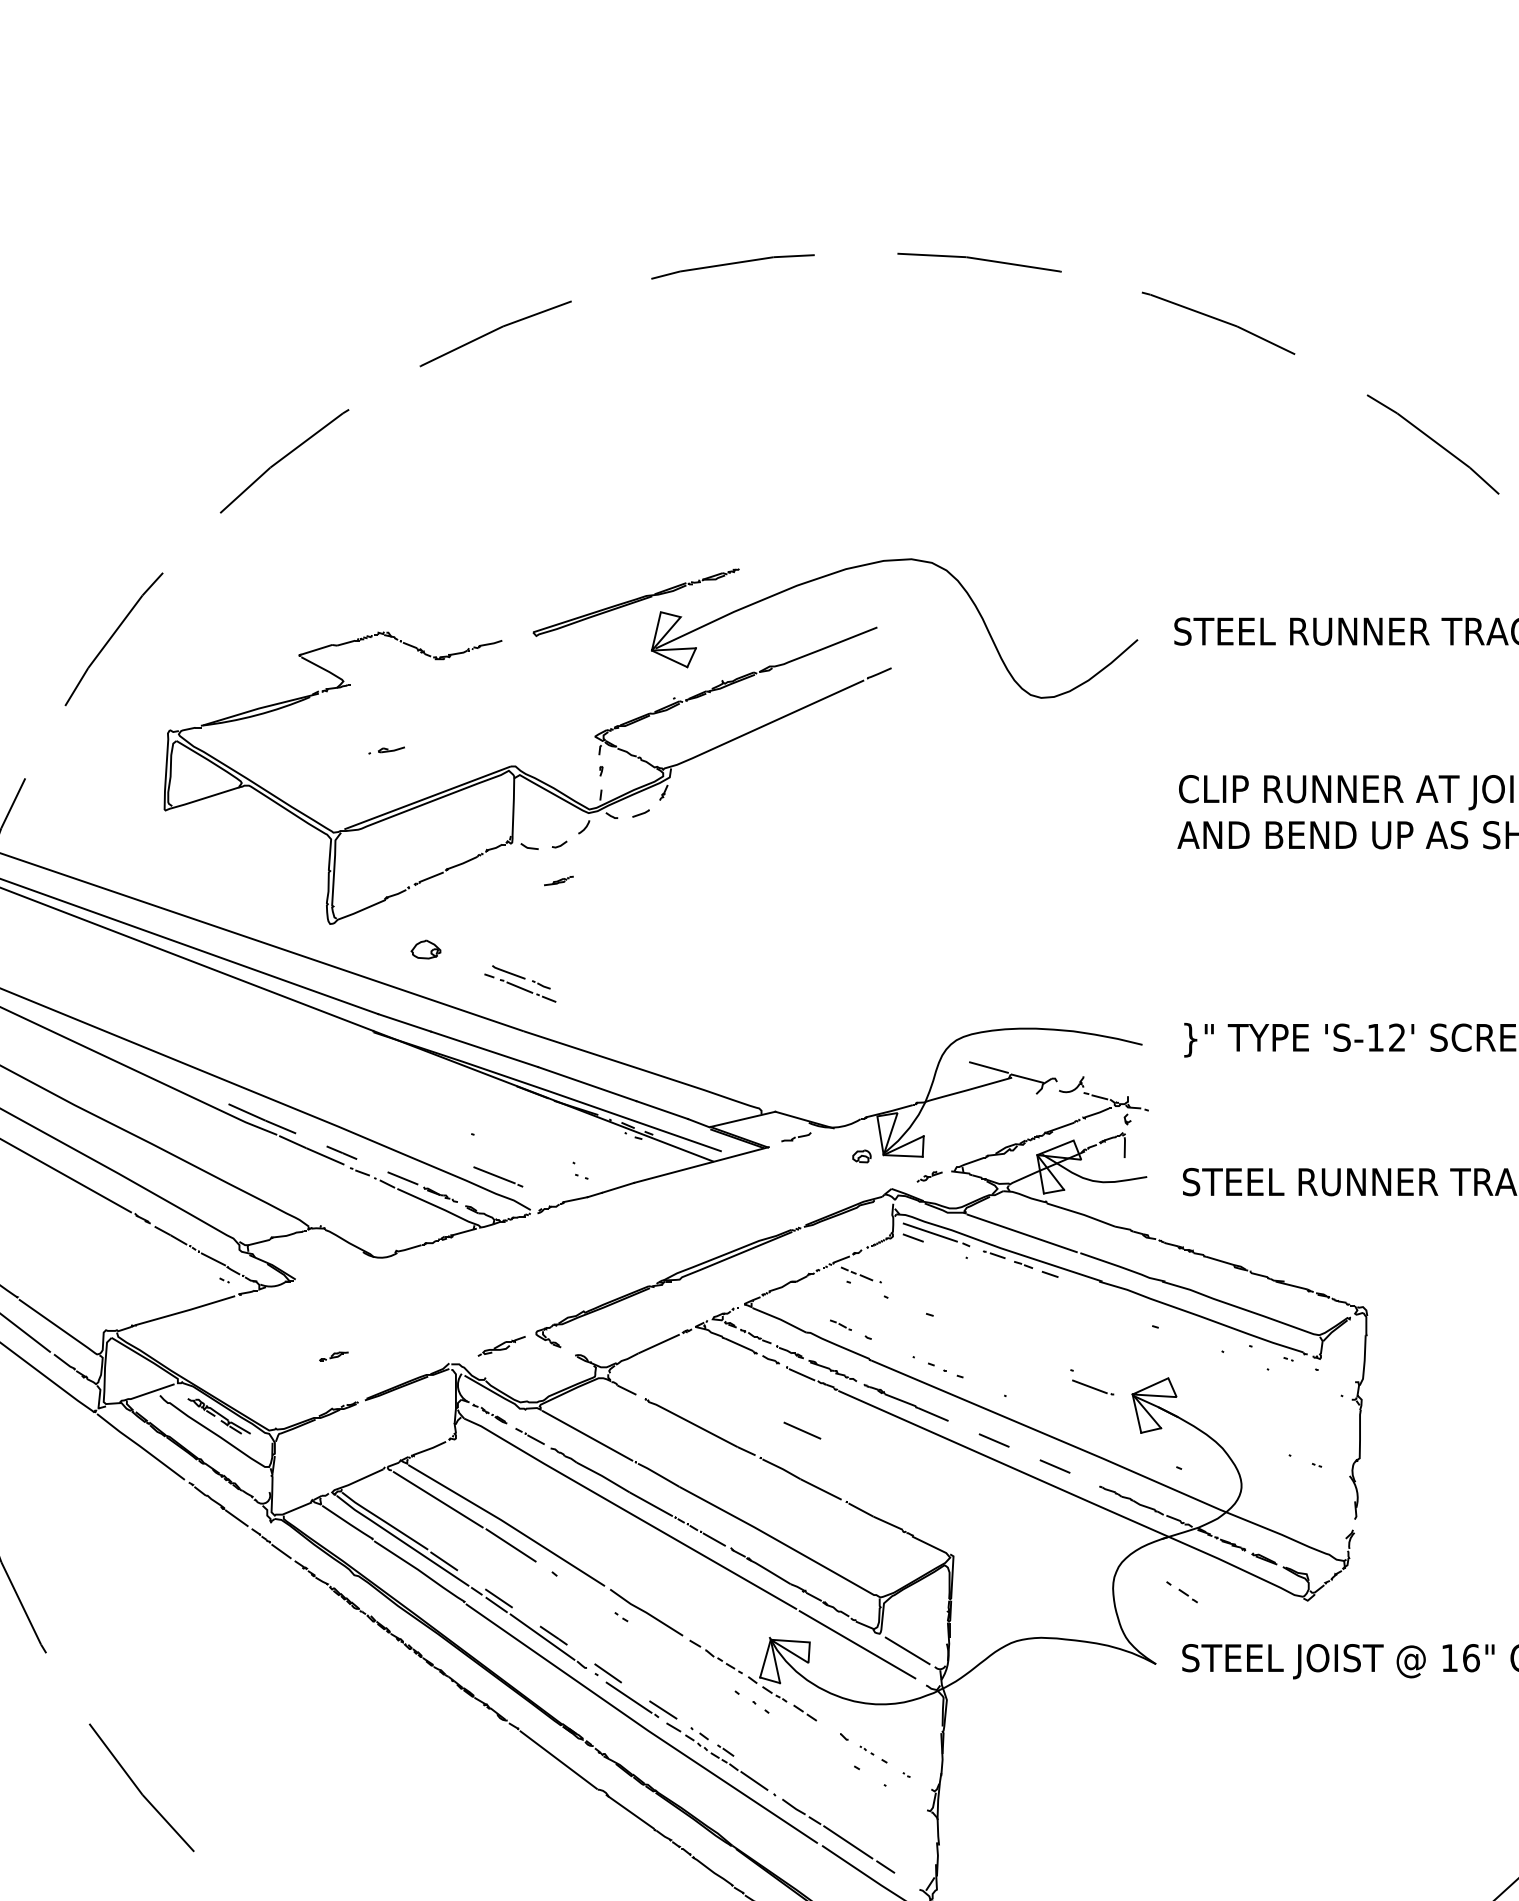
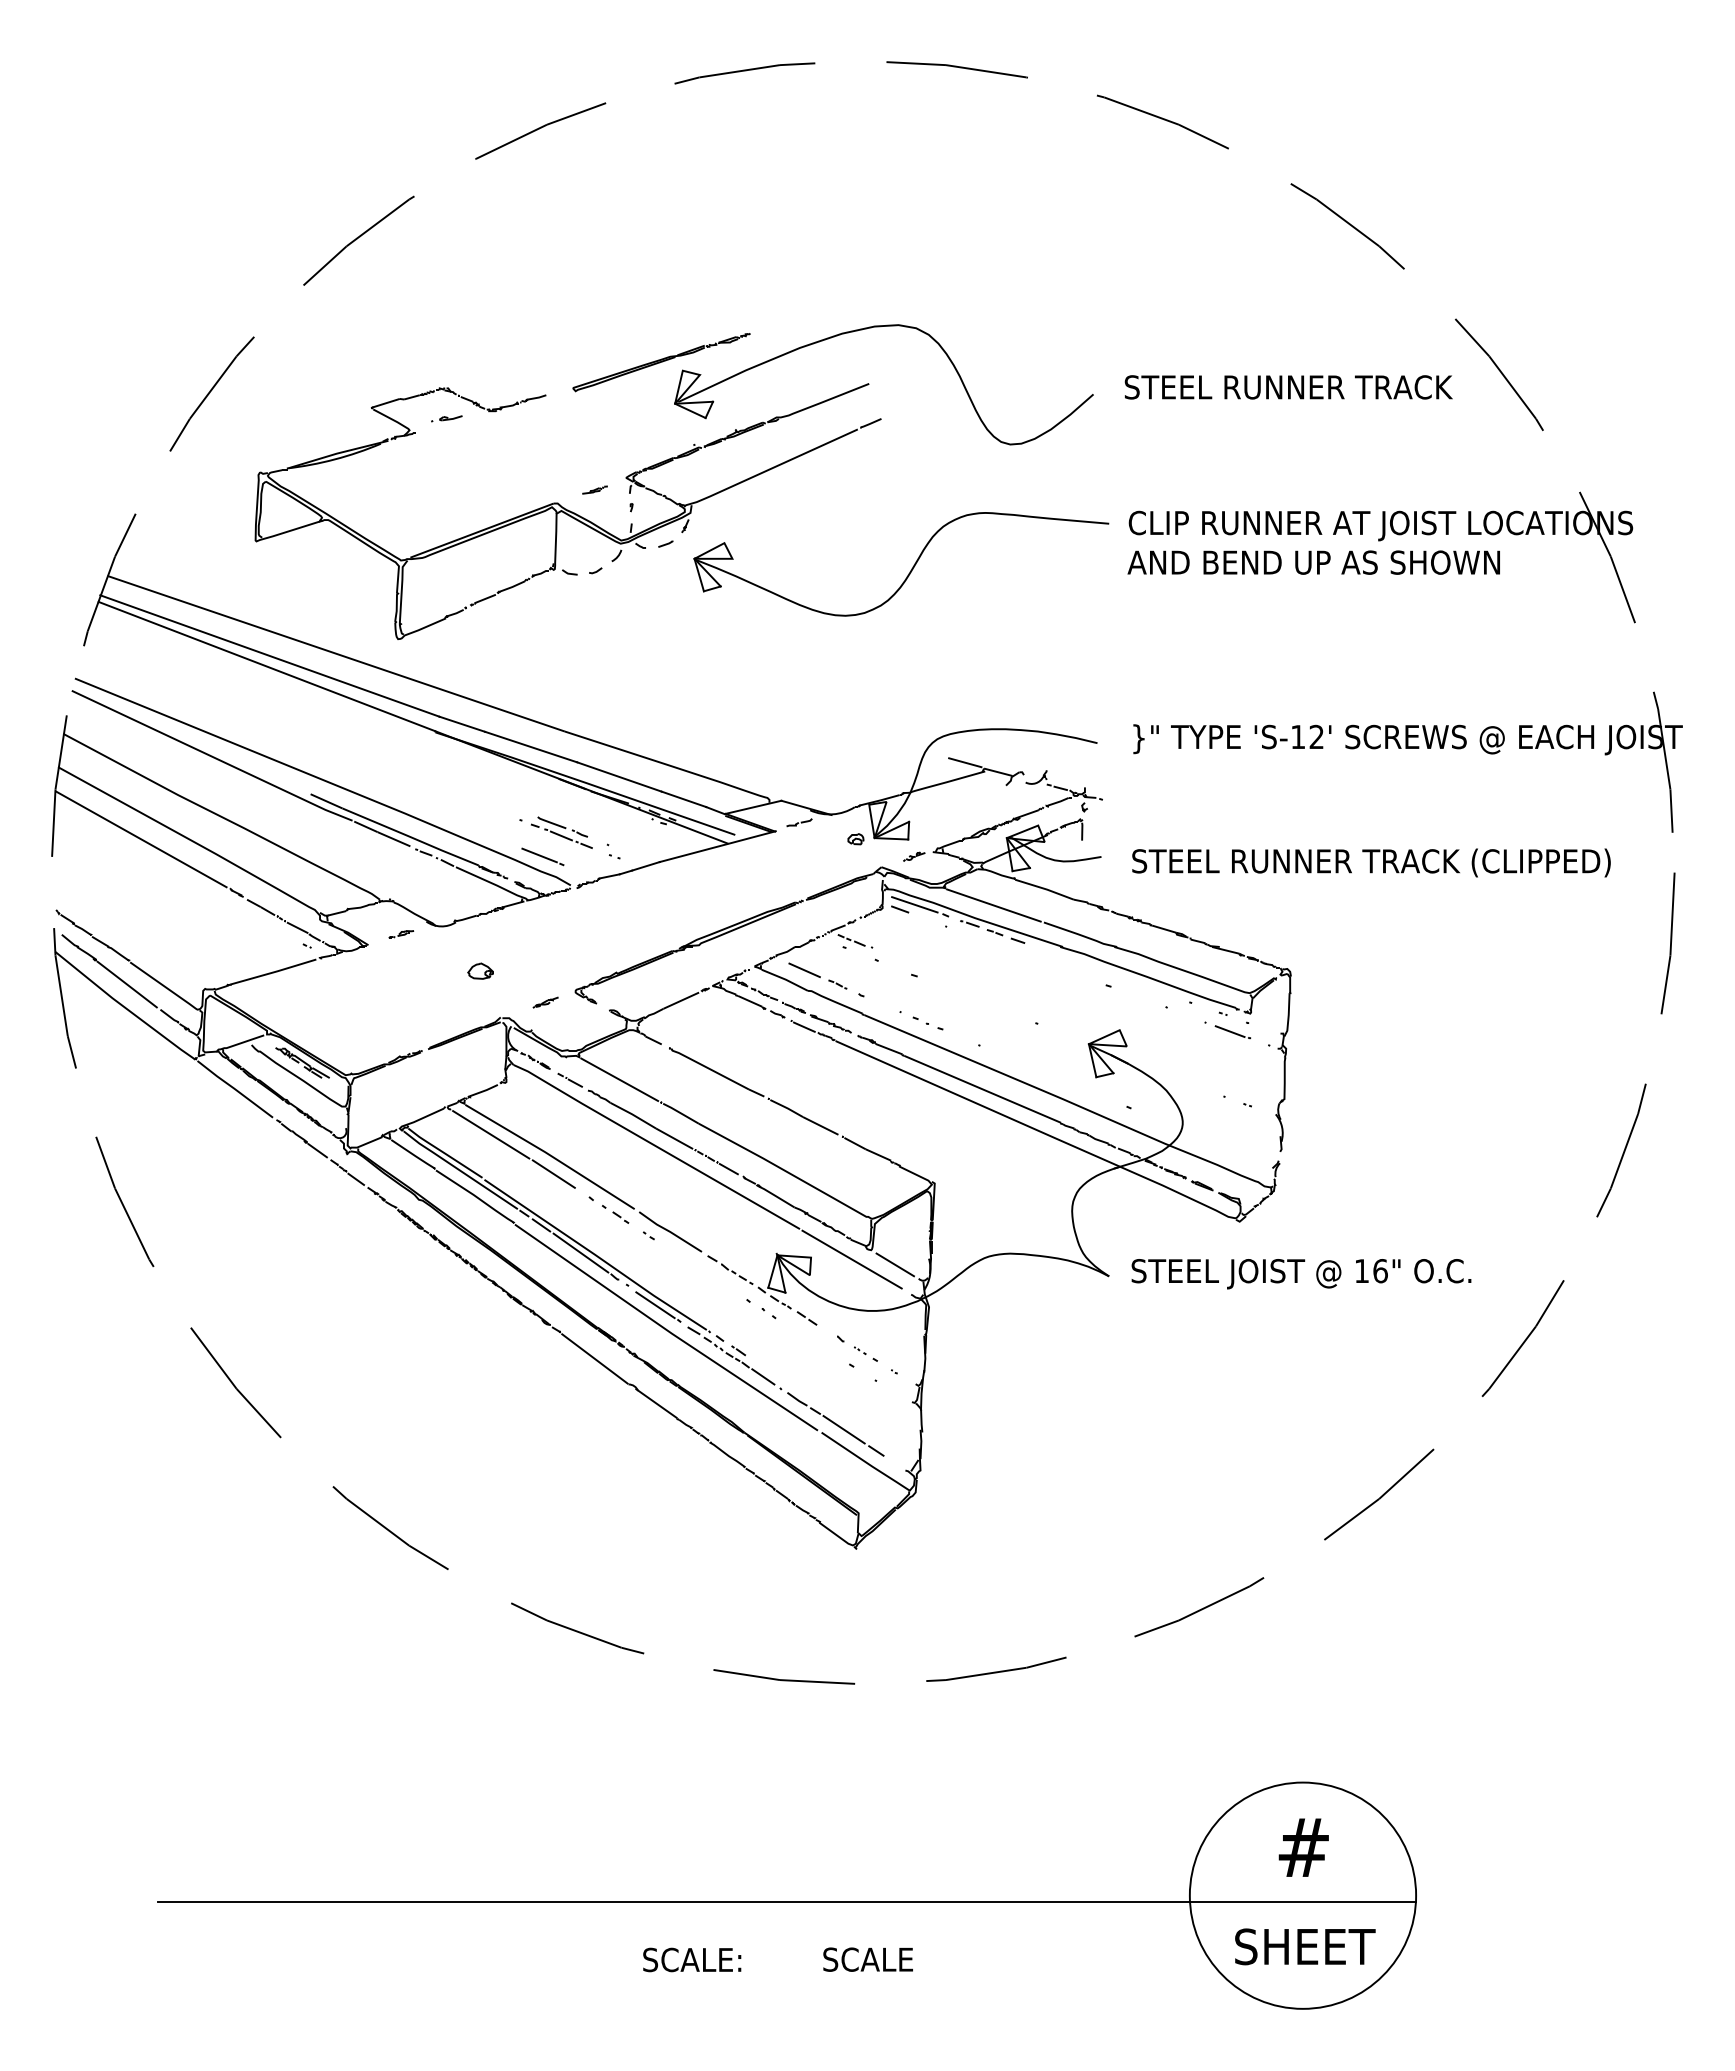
part: (386, 750) -> (446, 418), moved
part: (924, 845) -> (909, 571), added
part: (558, 880) -> (594, 489), moved
part: (425, 948) -> (480, 970), moved
part: (519, 983) -> (561, 832), moved
line: (344, 1154) -> (410, 837), dashed -> solid
part: (501, 1346) -> (545, 1002), size x0.62
part: (334, 1356) -> (401, 934), moved
line: (1092, 1387) -> (1232, 1032), moved
line: (802, 1430) -> (804, 970), moved
line: (1010, 1447) -> (983, 1089), dashed -> solid
part: (1182, 1592) -> (615, 1214), moved
line: (559, 1639) -> (595, 1255), dashed -> solid

